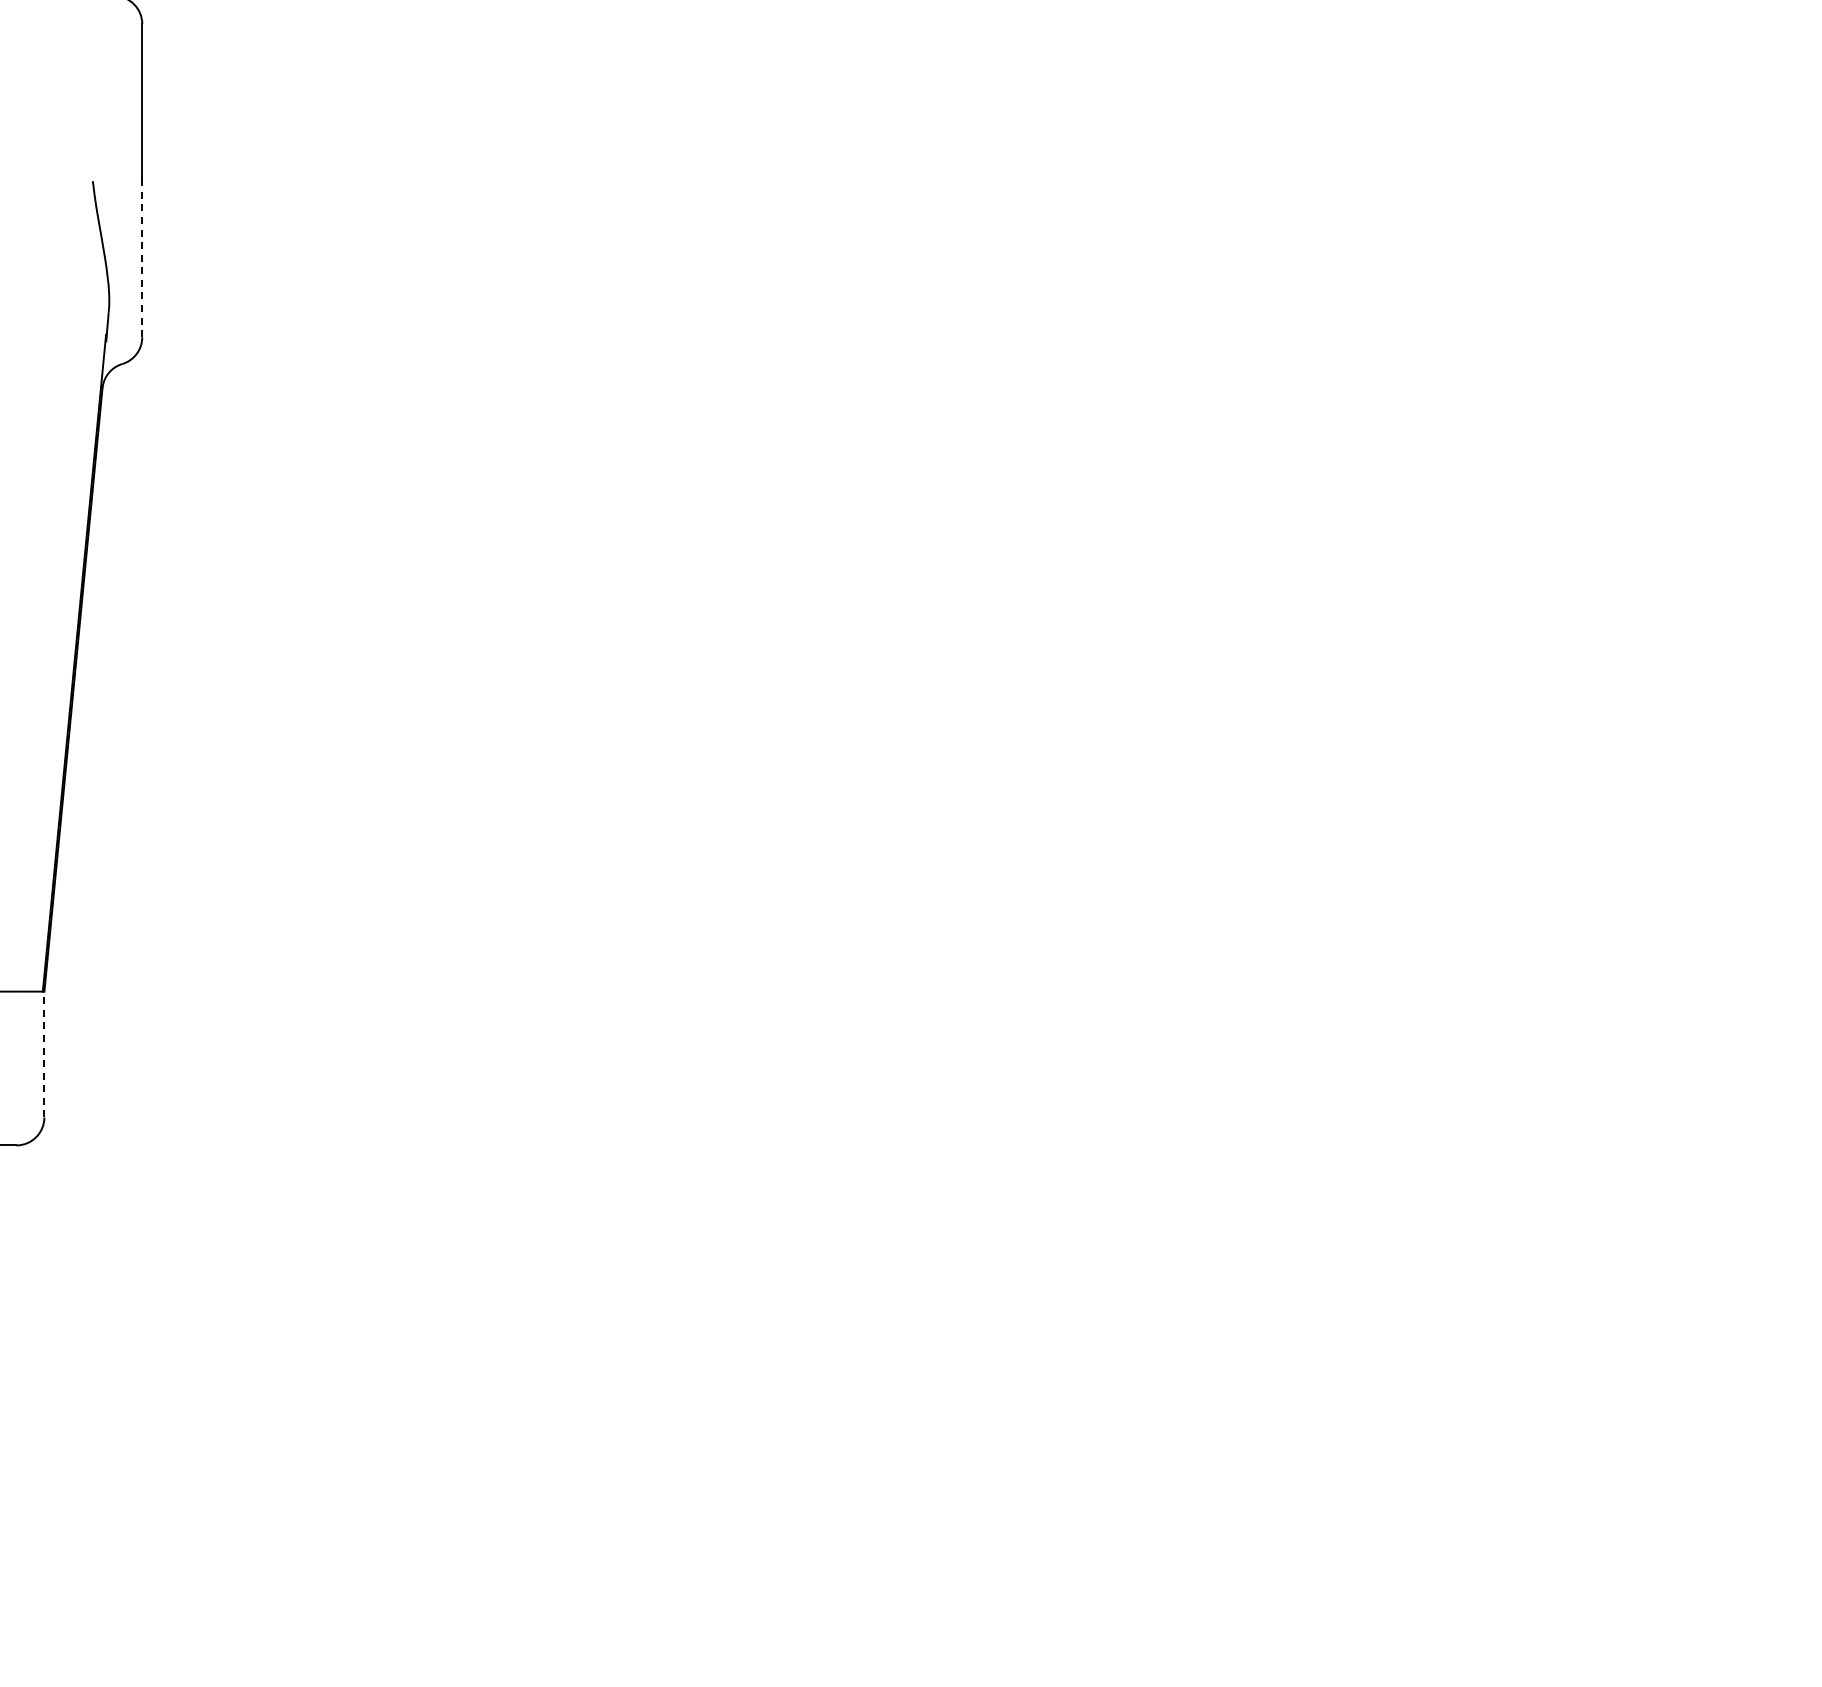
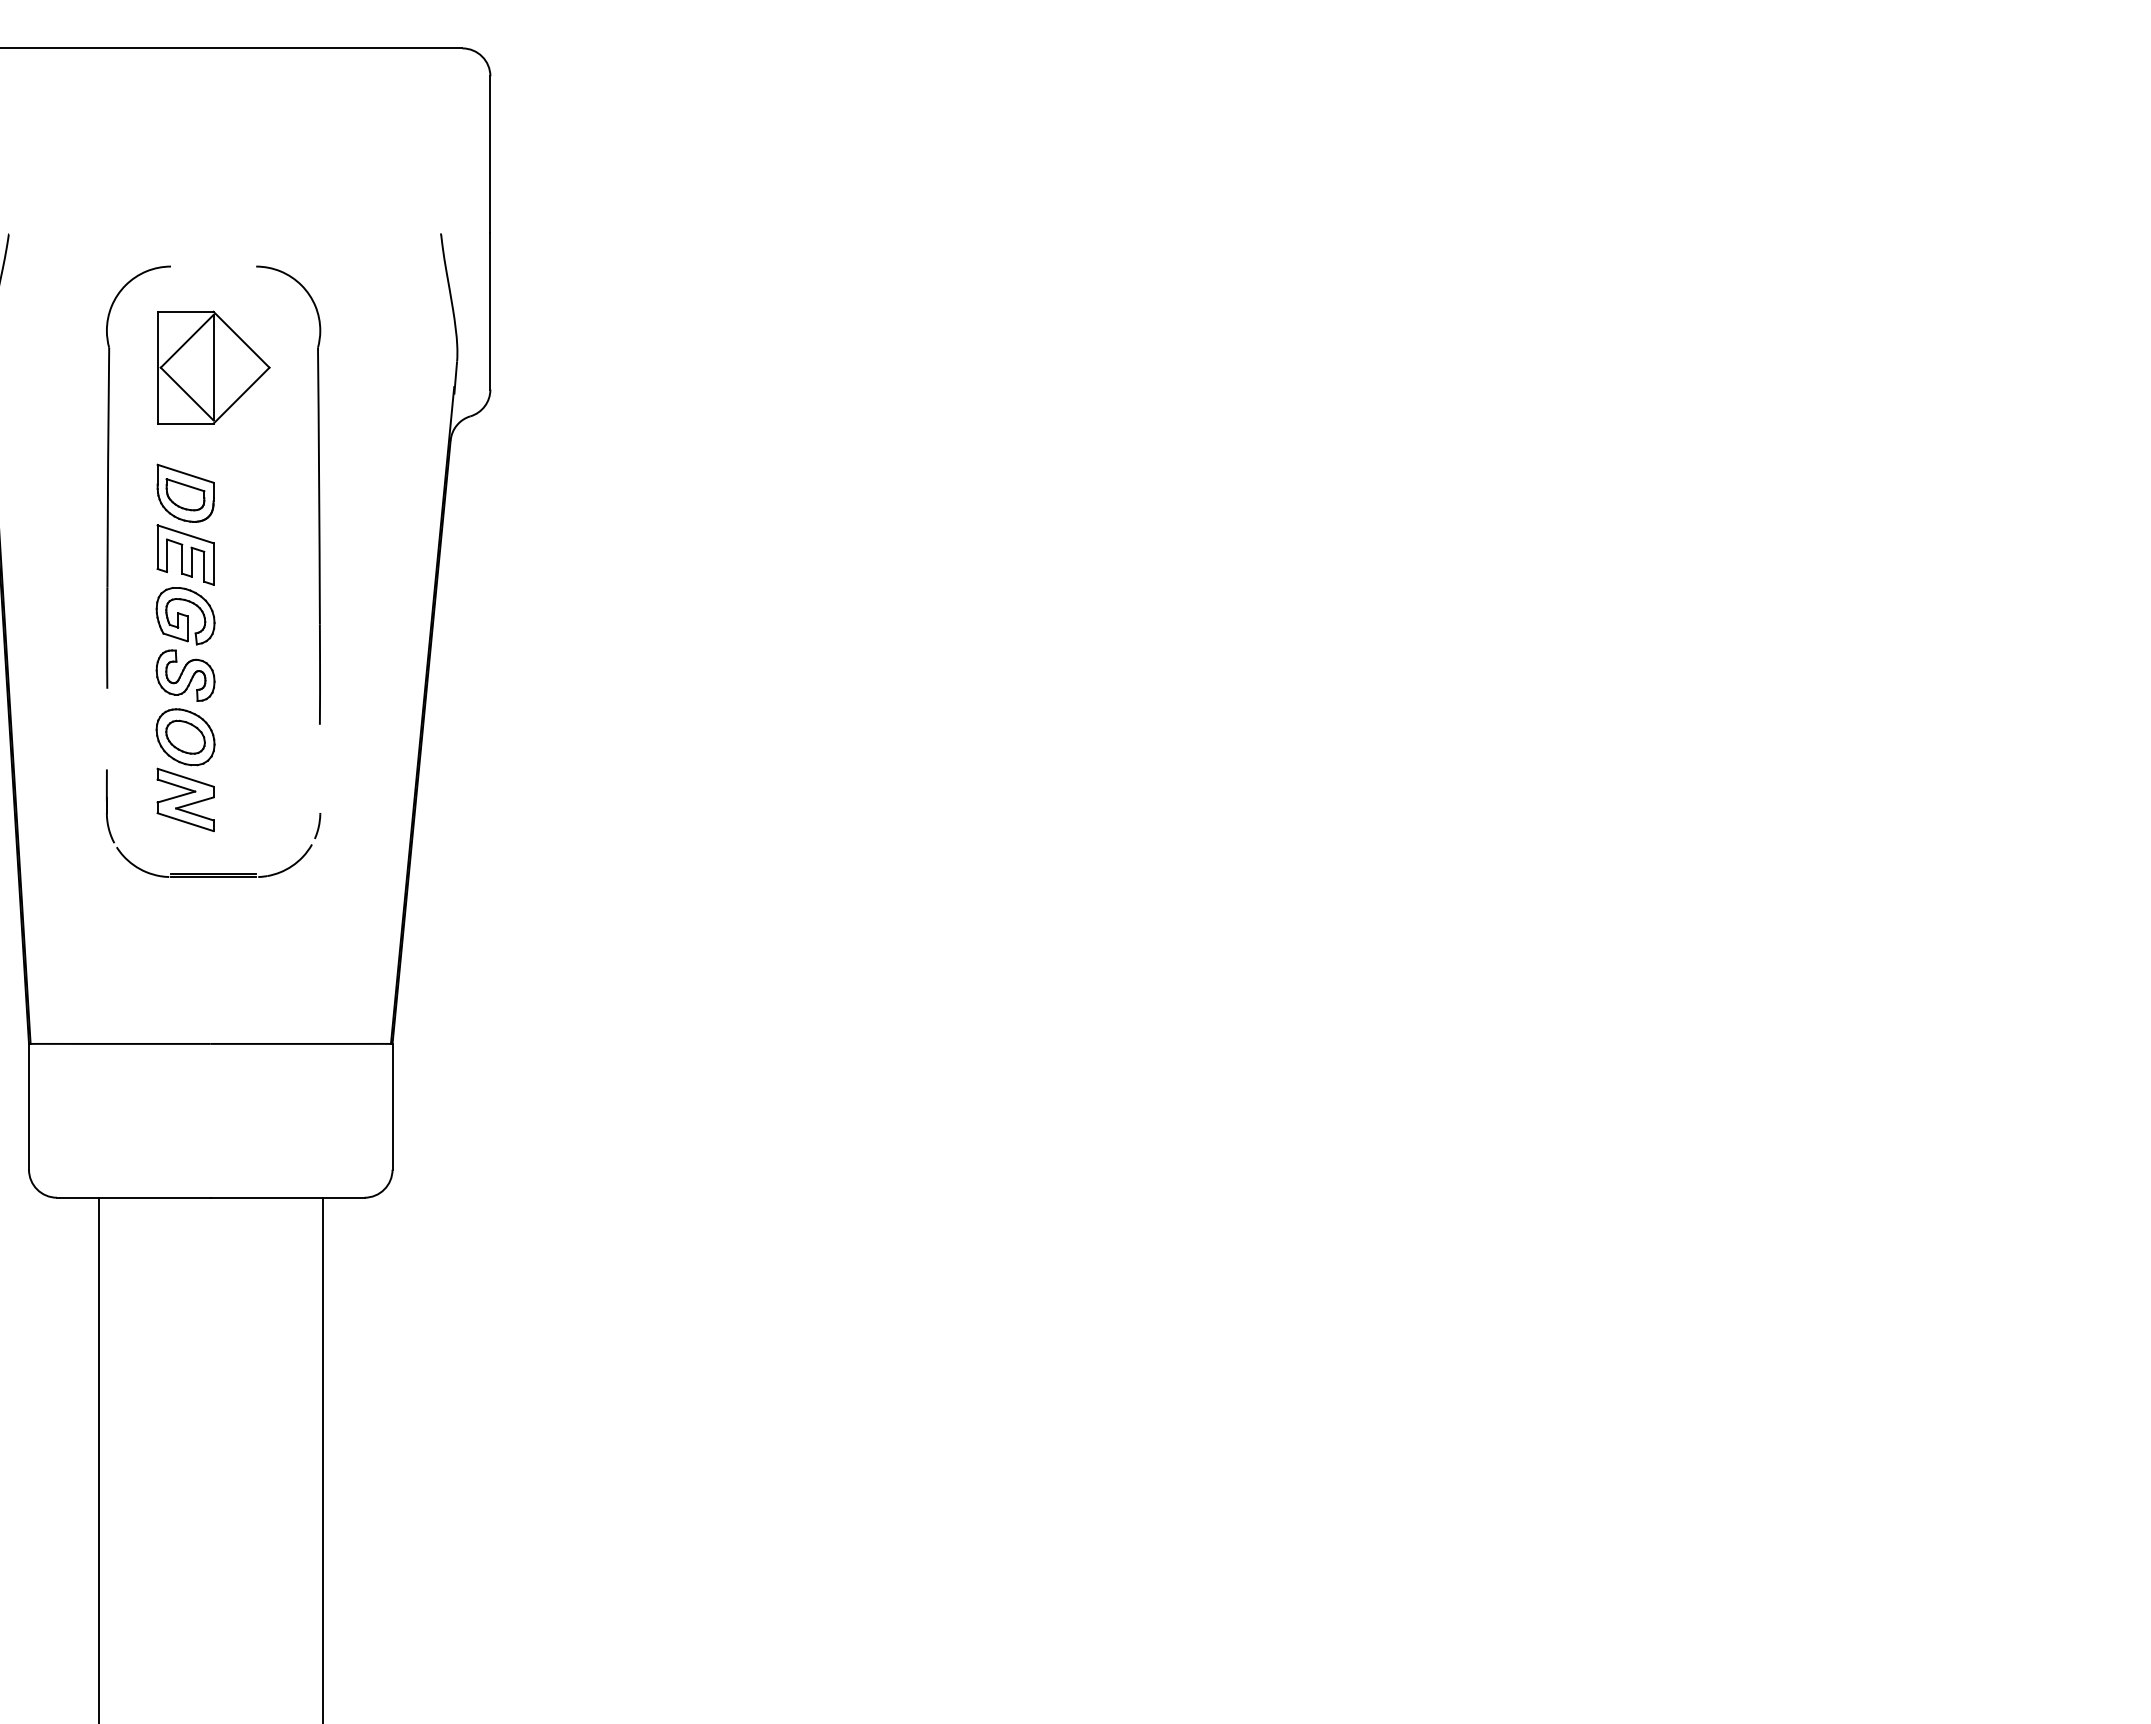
line: (142, 258) -> (490, 310), dashed -> solid
line: (44, 1054) -> (392, 1106), dashed -> solid

